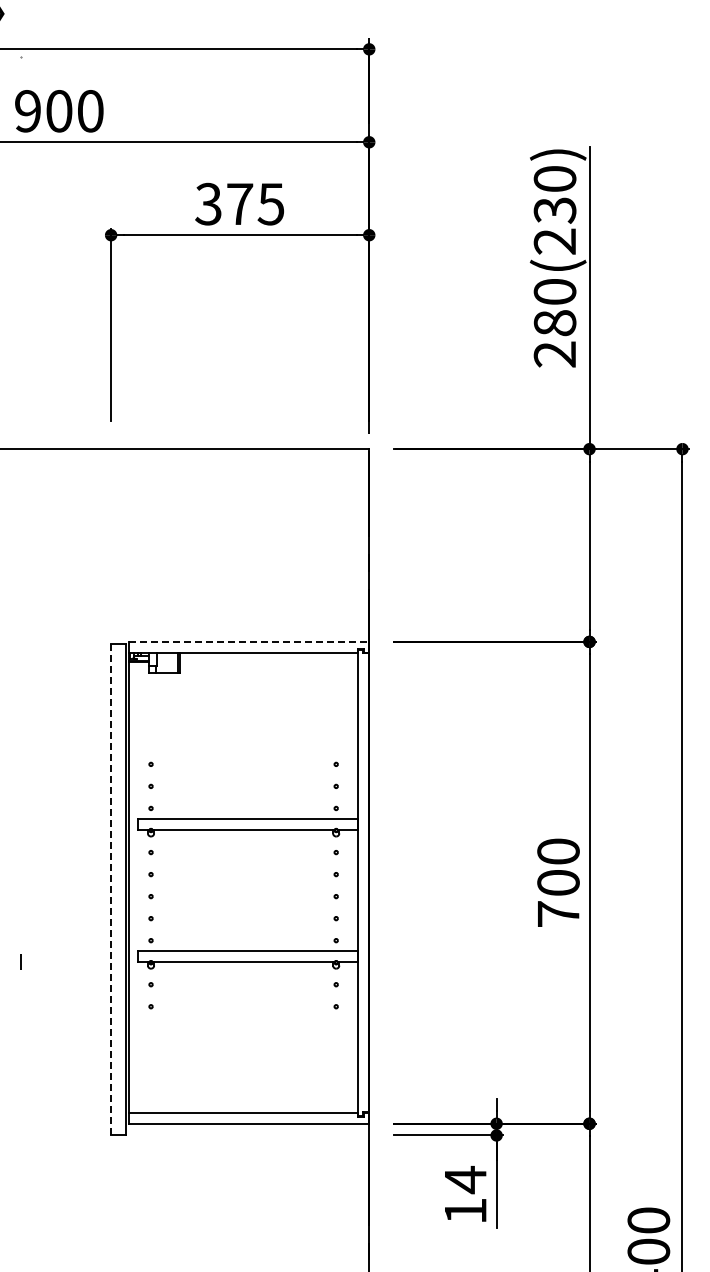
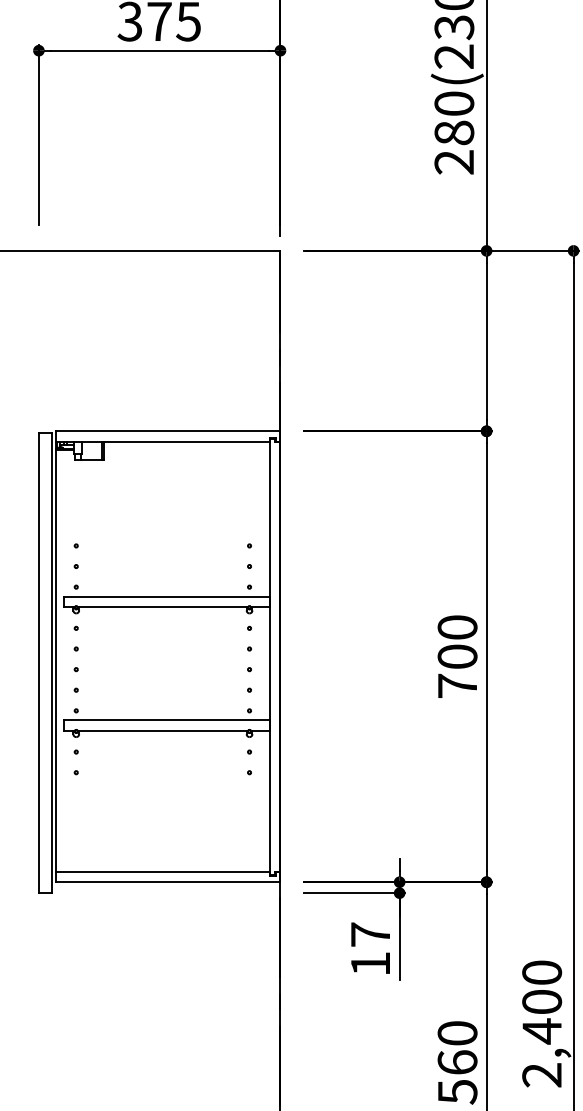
line: (249, 641) -> (168, 430), dashed -> solid
line: (111, 889) -> (39, 662), dashed -> solid
text: (465, 1180) -> (370, 935), 14 -> 17

